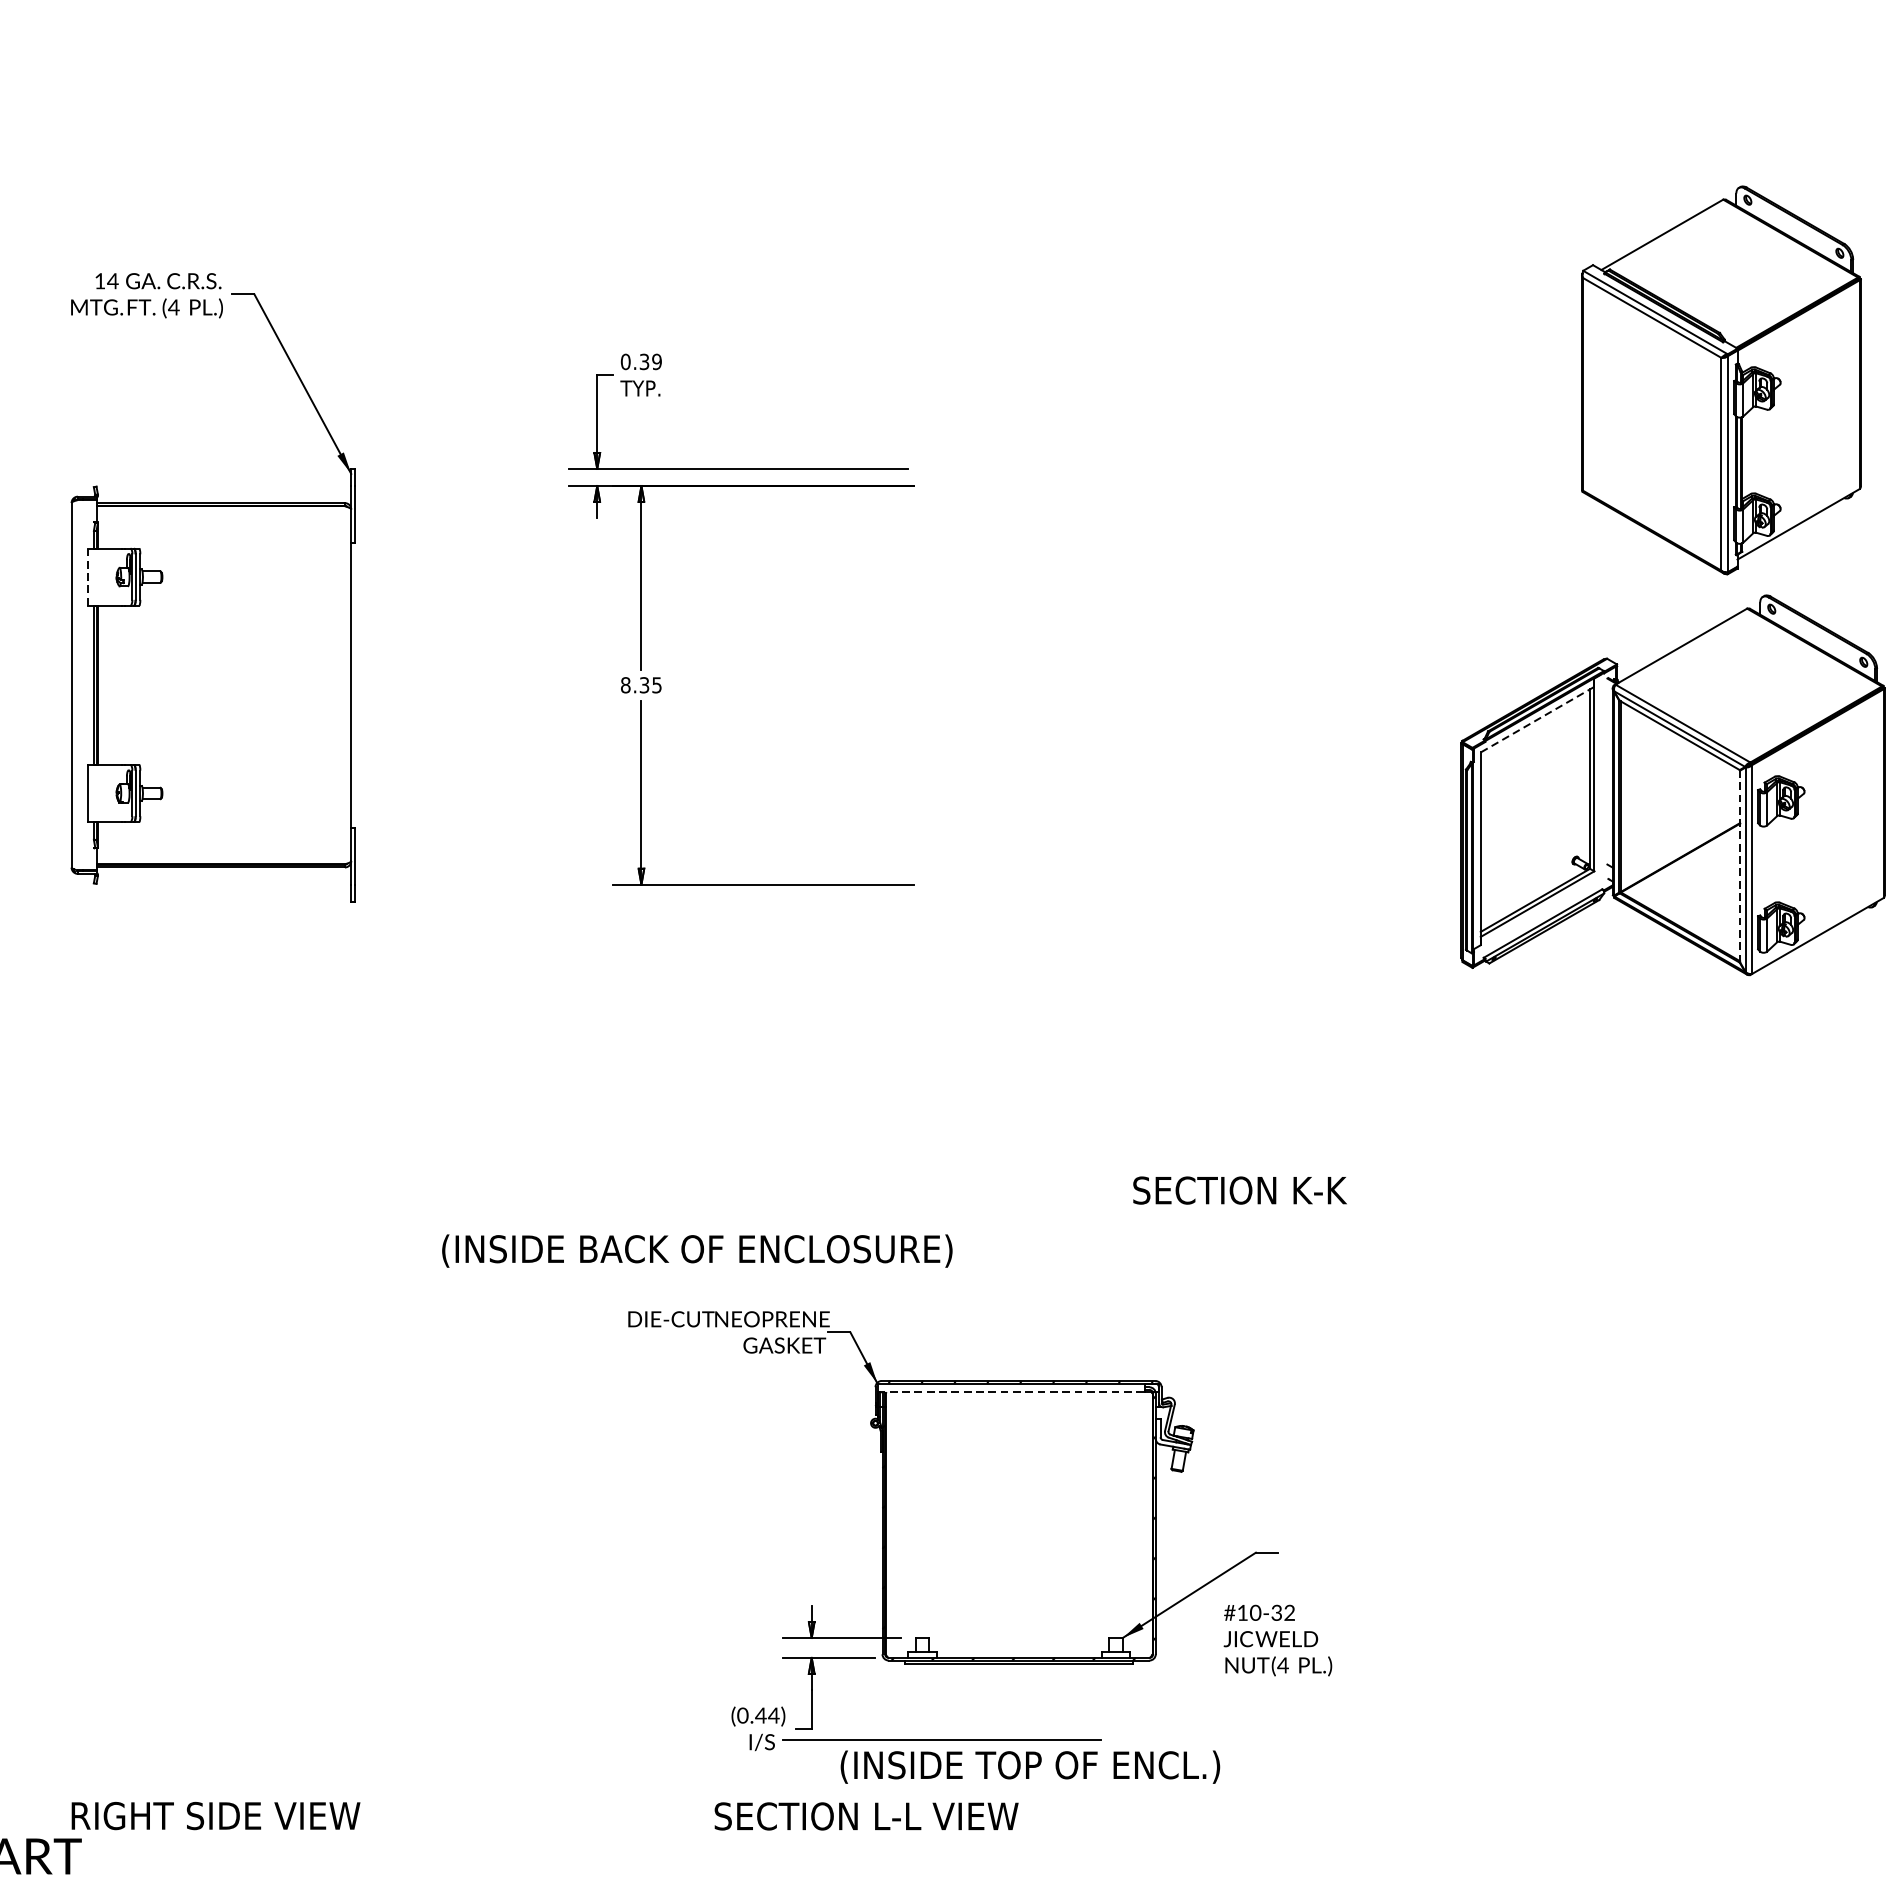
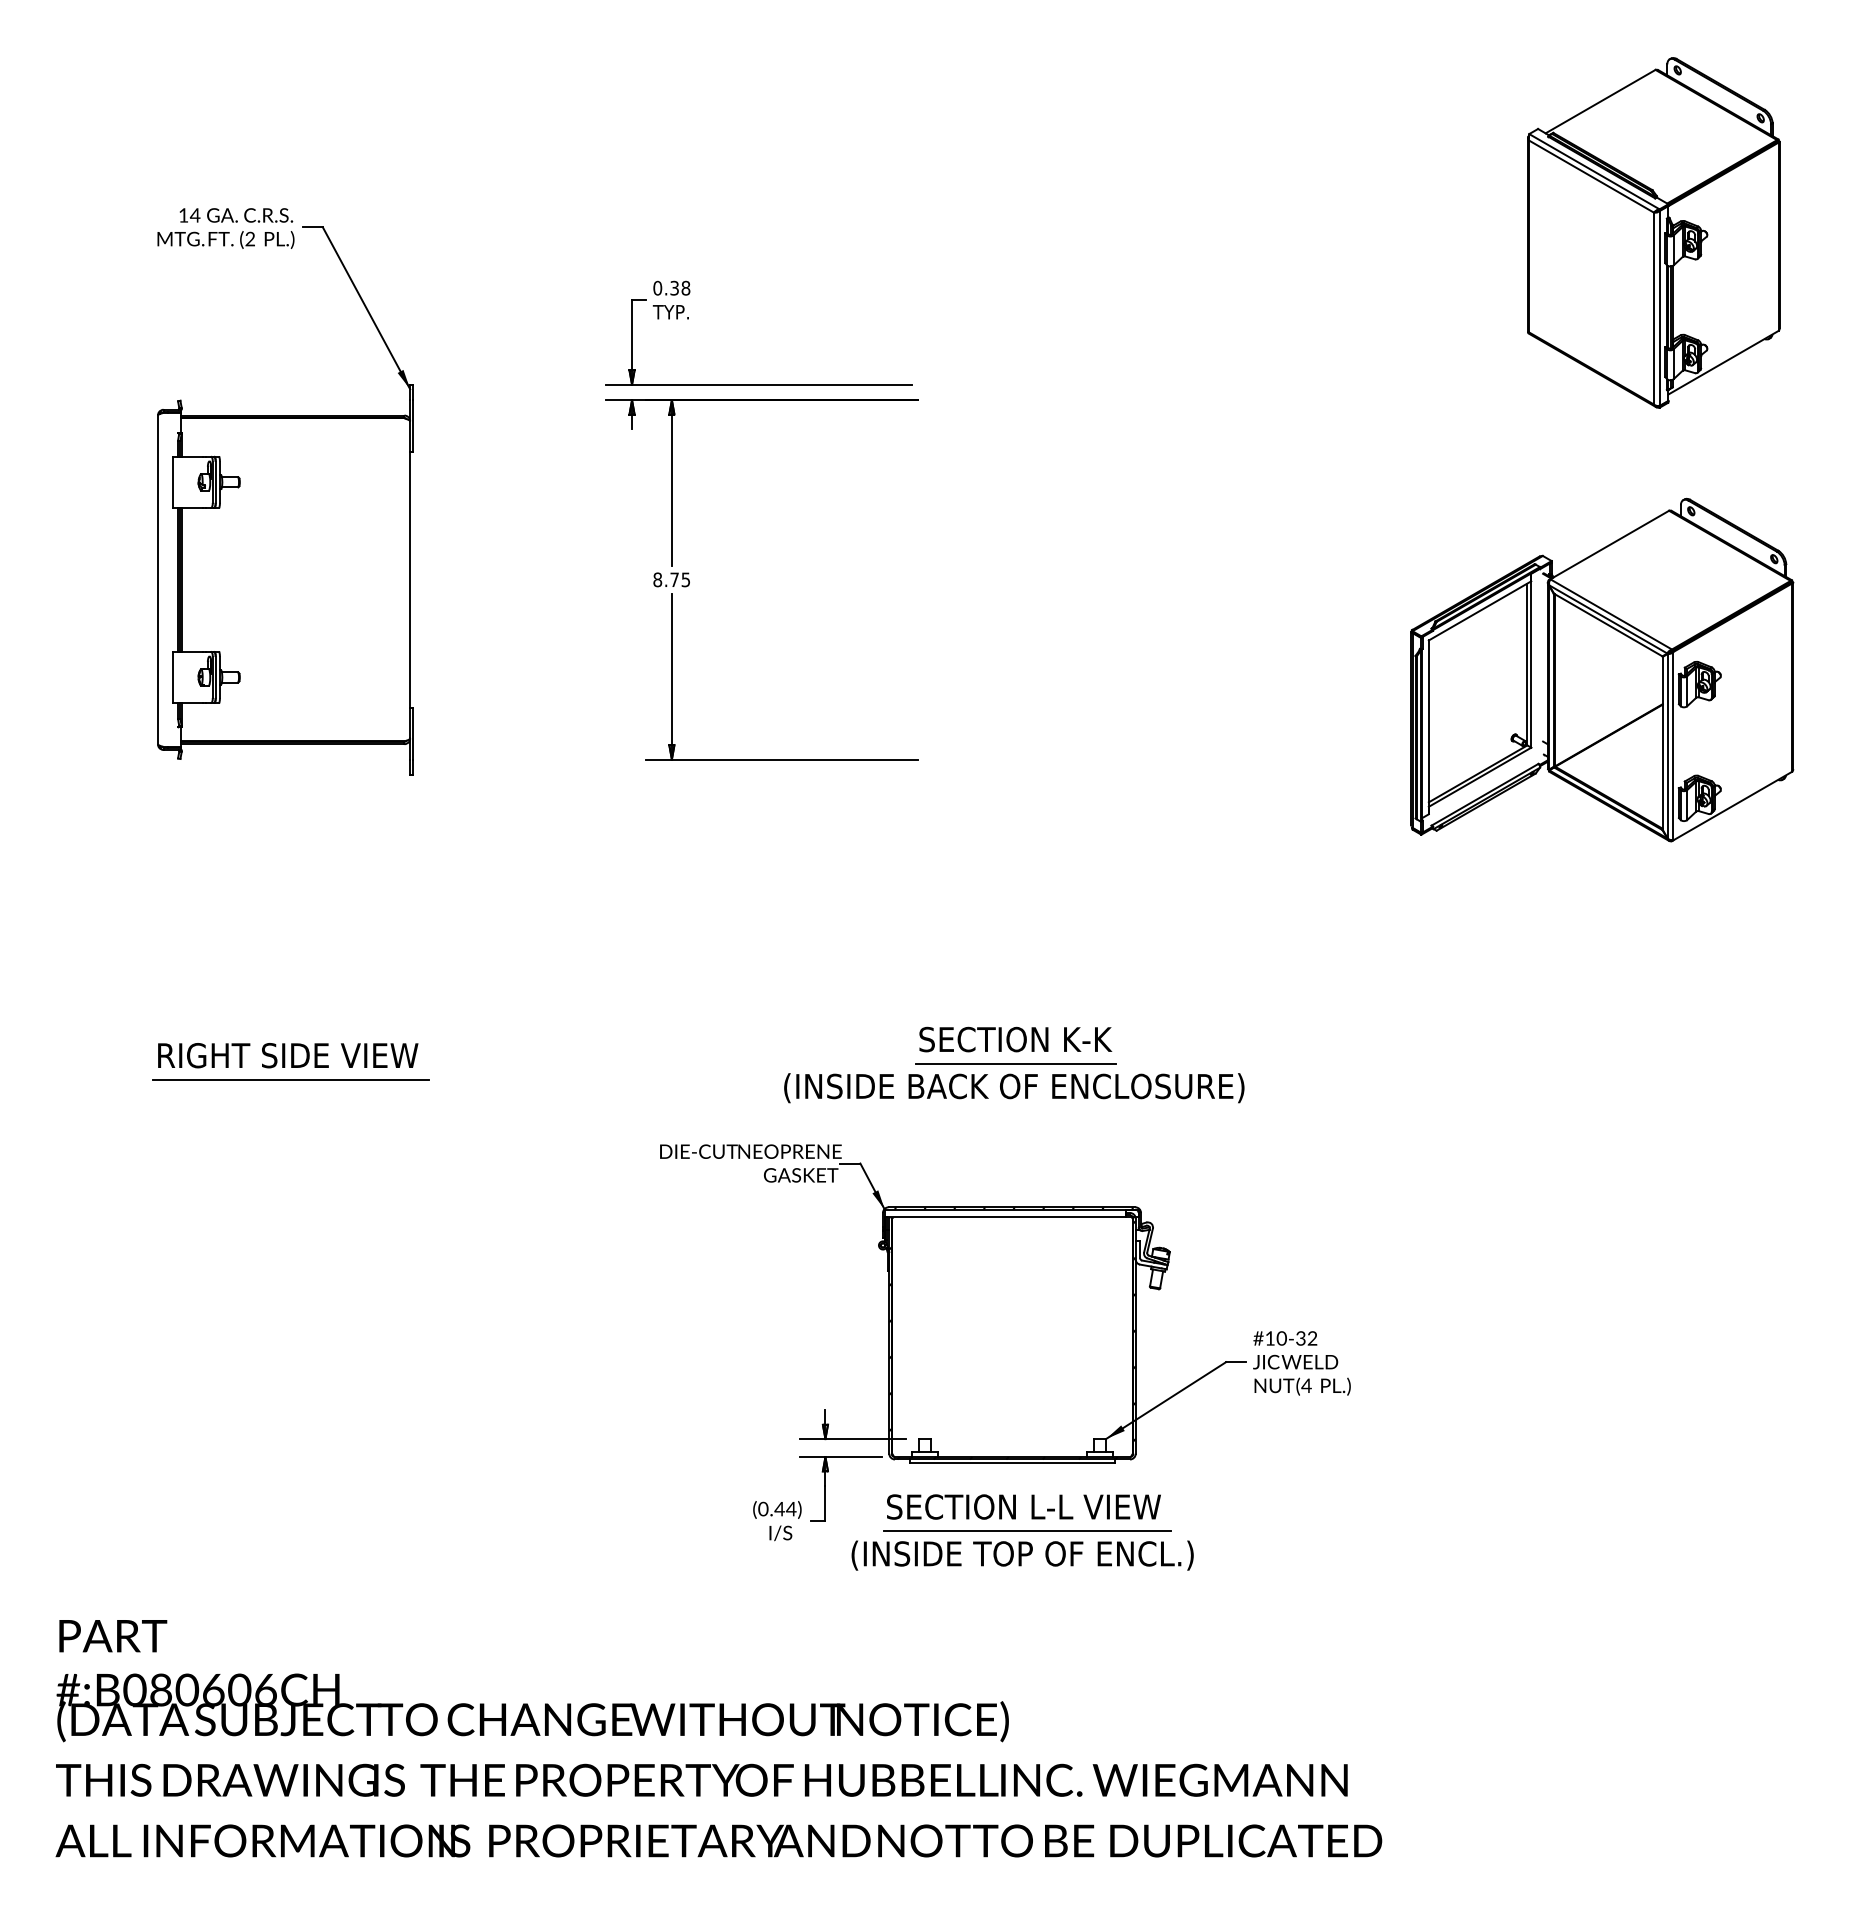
text: (173, 306) -> (249, 238), (4 -> (2
text: (656, 362) -> (685, 288), 0.39 -> 0.38
part: (1720, 379) -> (1653, 232), moved
line: (88, 577) -> (173, 482), dashed -> solid
text: (644, 684) -> (674, 579), 8.35 -> 8.75
line: (1536, 720) -> (1479, 611), dashed -> solid
line: (1739, 865) -> (1662, 742), dashed -> solid
text: (1239, 1190) -> (1015, 1039), moved
line: (1023, 1221) -> (1016, 1063), added
line: (218, 1240) -> (290, 1080), added
text: (697, 1251) -> (1014, 1088), moved
line: (1011, 1392) -> (1005, 1217), dashed -> solid
text: (1277, 1640) -> (1301, 1363), moved
line: (942, 1739) -> (1027, 1530), moved
text: (216, 1815) -> (288, 1055), moved
text: (866, 1815) -> (1023, 1506), moved

